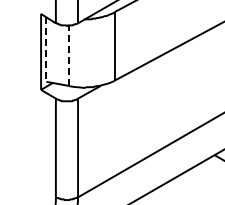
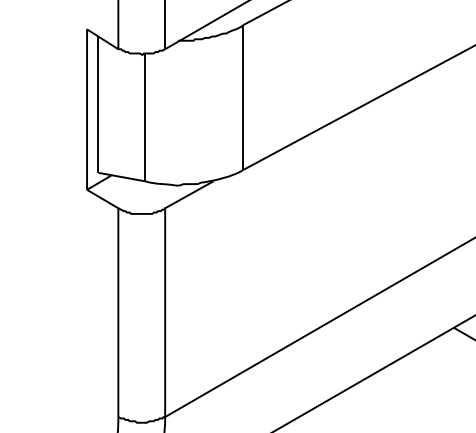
line: (46, 50) -> (98, 106), dashed -> solid
line: (68, 55) -> (144, 117), dashed -> solid

